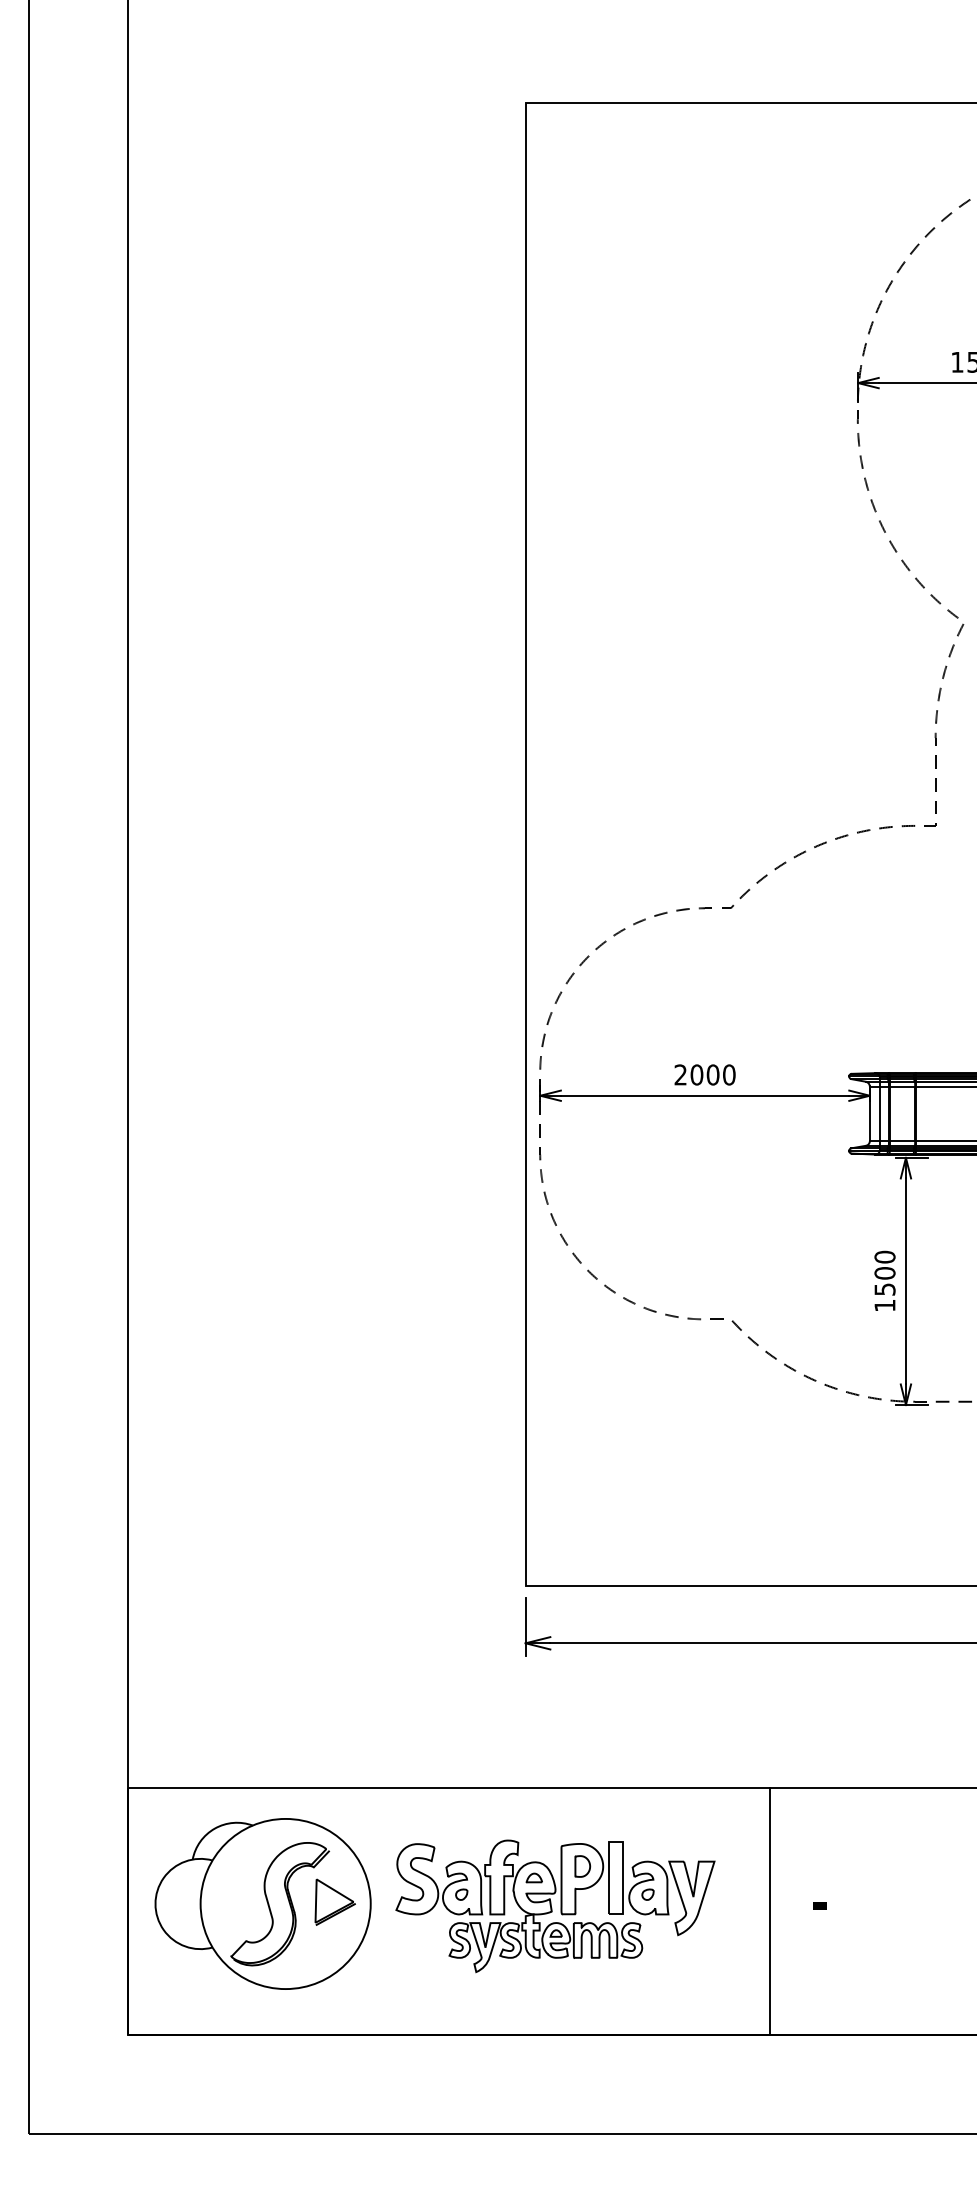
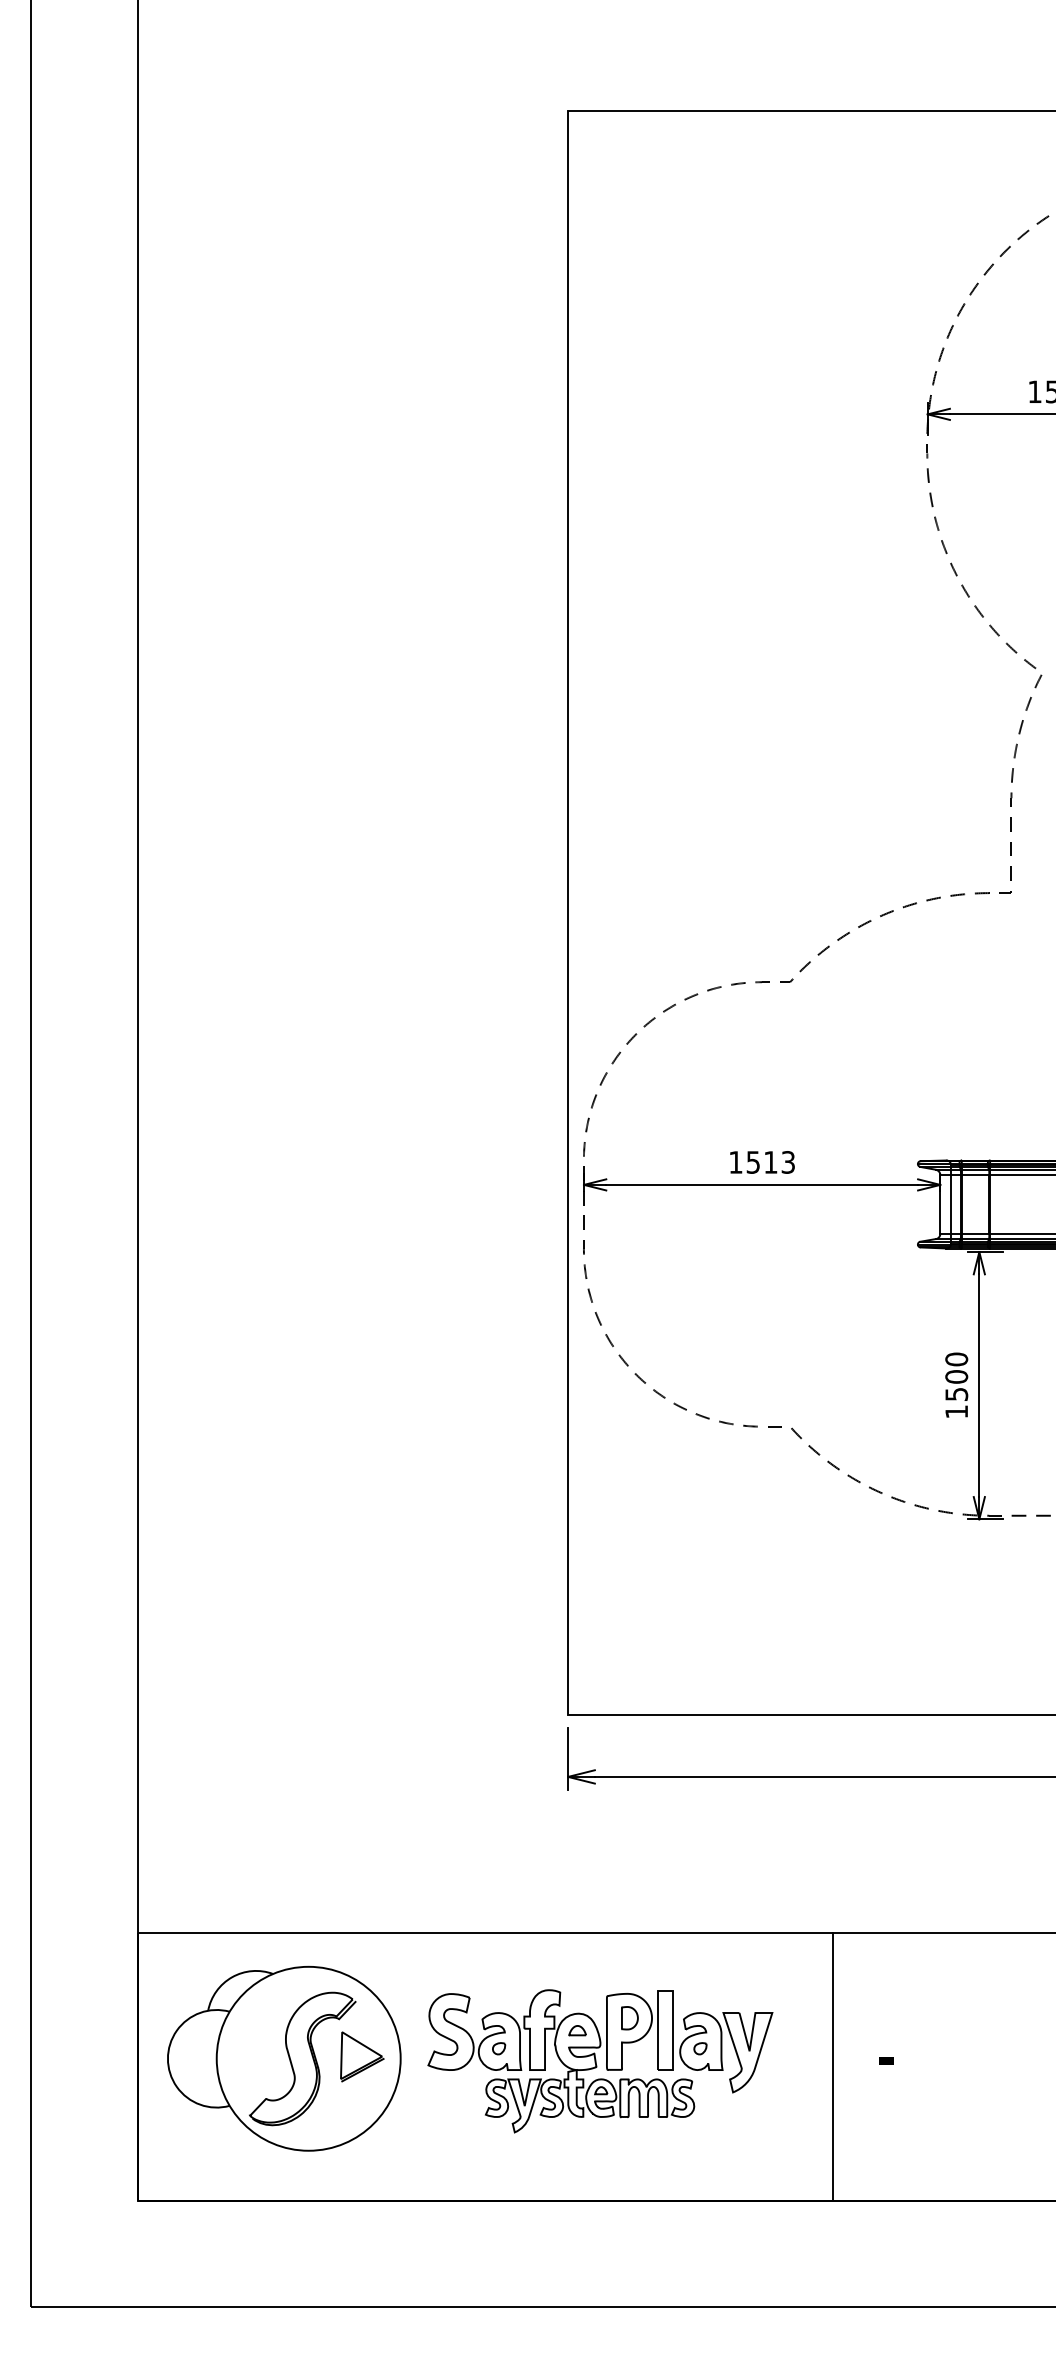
text: (704, 1074) -> (761, 1161), 2000 -> 1513

